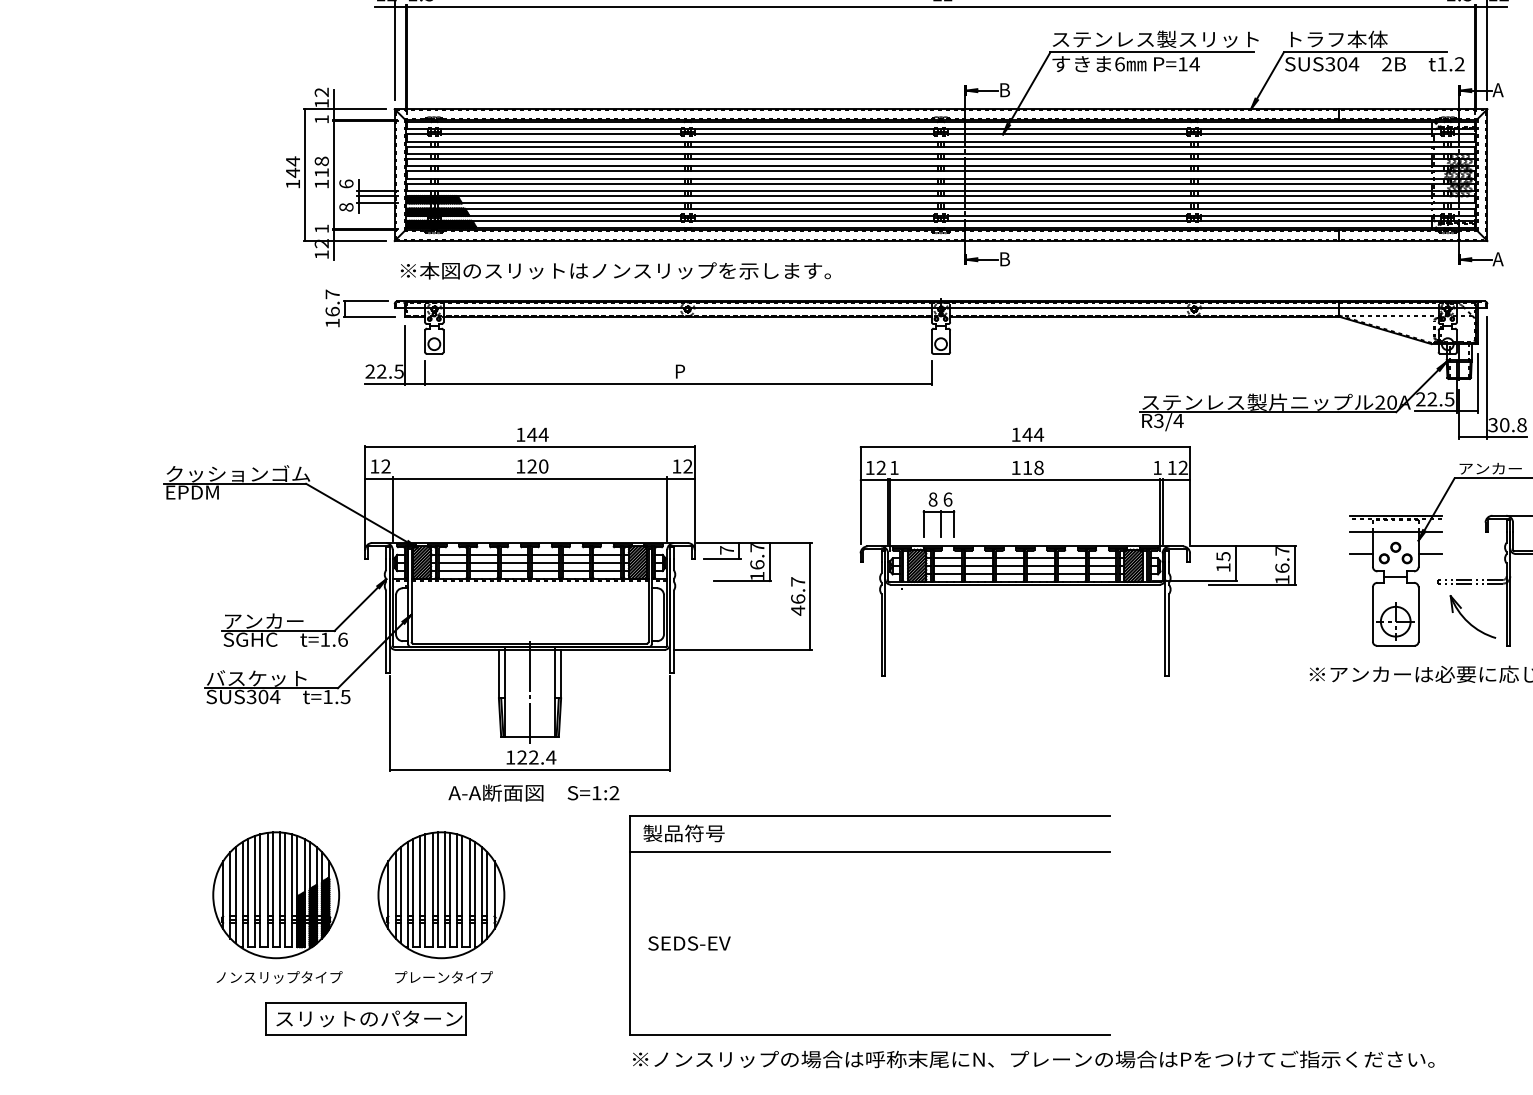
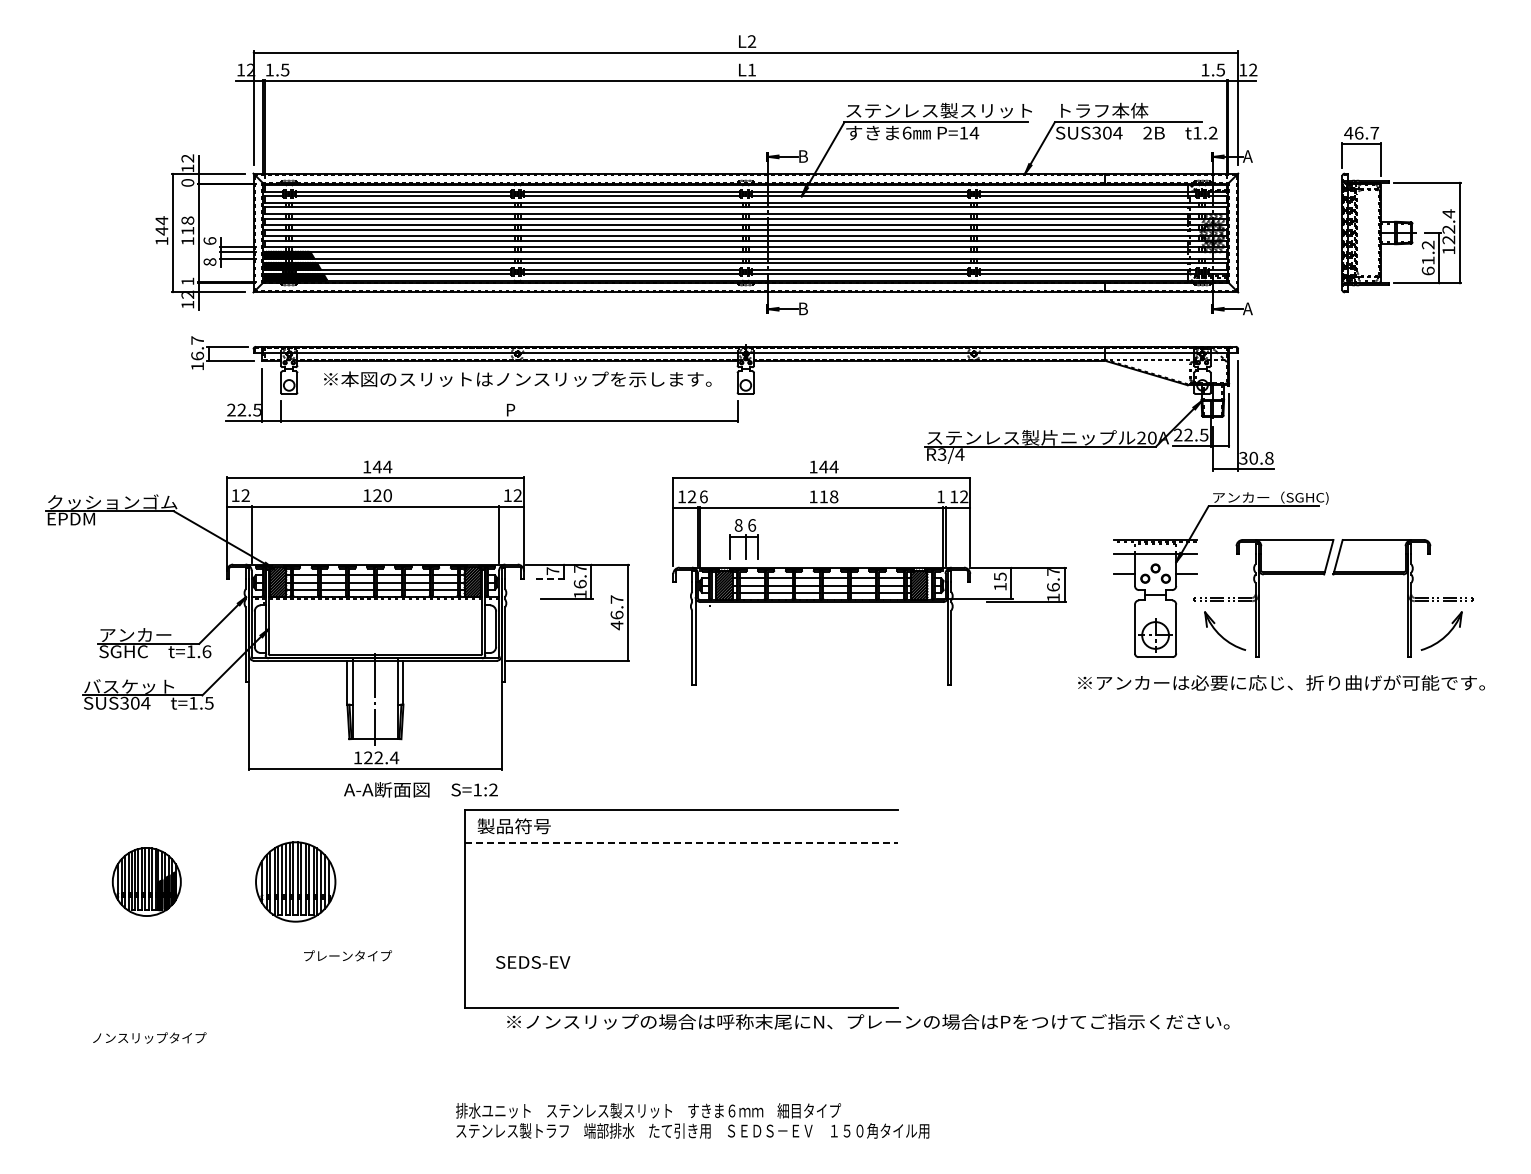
text: (321, 119) -> (187, 182), 1 -> 0
text: (615, 271) -> (517, 379), moved
text: (894, 467) -> (703, 496), 1 -> 6
line: (722, 559) -> (548, 579), solid -> dashed
text: (533, 792) -> (420, 789), moved
line: (870, 852) -> (682, 843), solid -> dashed
part: (275, 894) -> (146, 881), size x0.6
part: (441, 894) -> (295, 881), size x0.7
text: (689, 943) -> (533, 962), moved
text: (279, 976) -> (149, 1037), moved
text: (443, 976) -> (347, 955), moved
part: (364, 1019) -> (226, 993), removed
text: (1033, 1058) -> (868, 1021), moved

